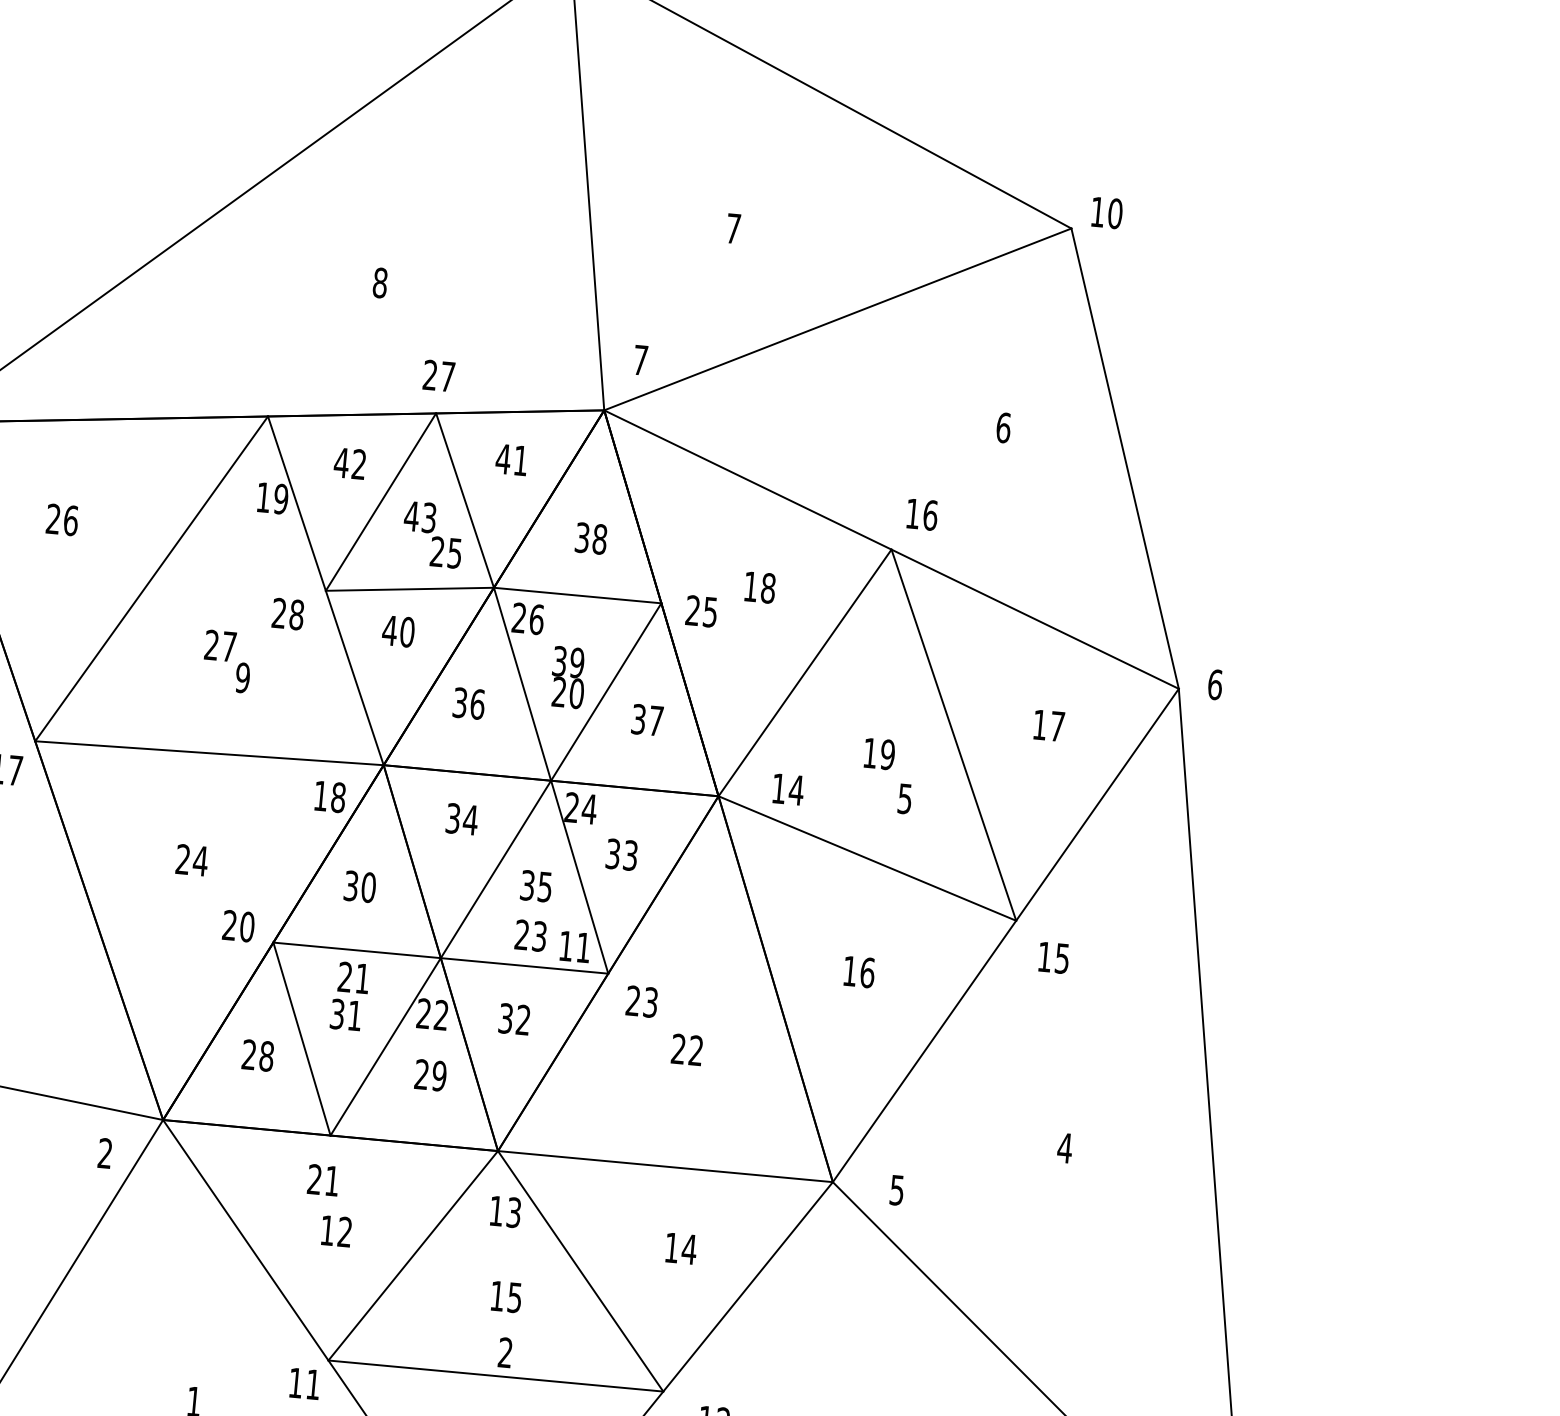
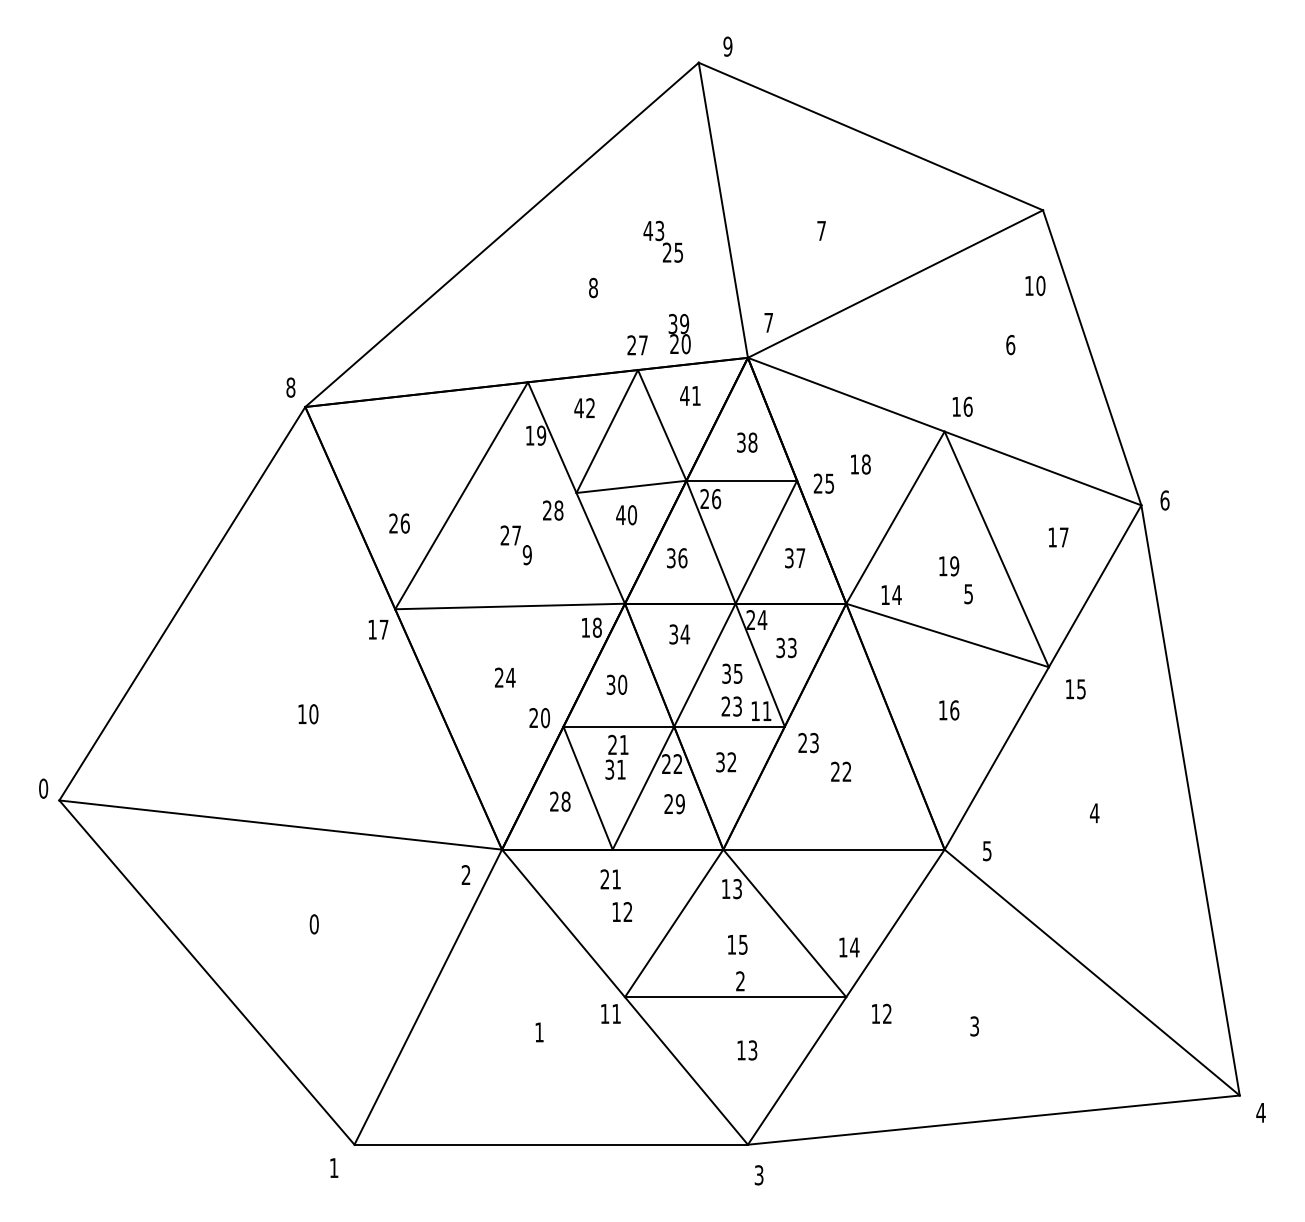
text: (1107, 212) -> (1035, 285), moved
text: (62, 519) -> (399, 523), moved
text: (431, 534) -> (662, 241), moved
text: (568, 678) -> (679, 334), moved
text: (681, 1248) -> (849, 947), moved

